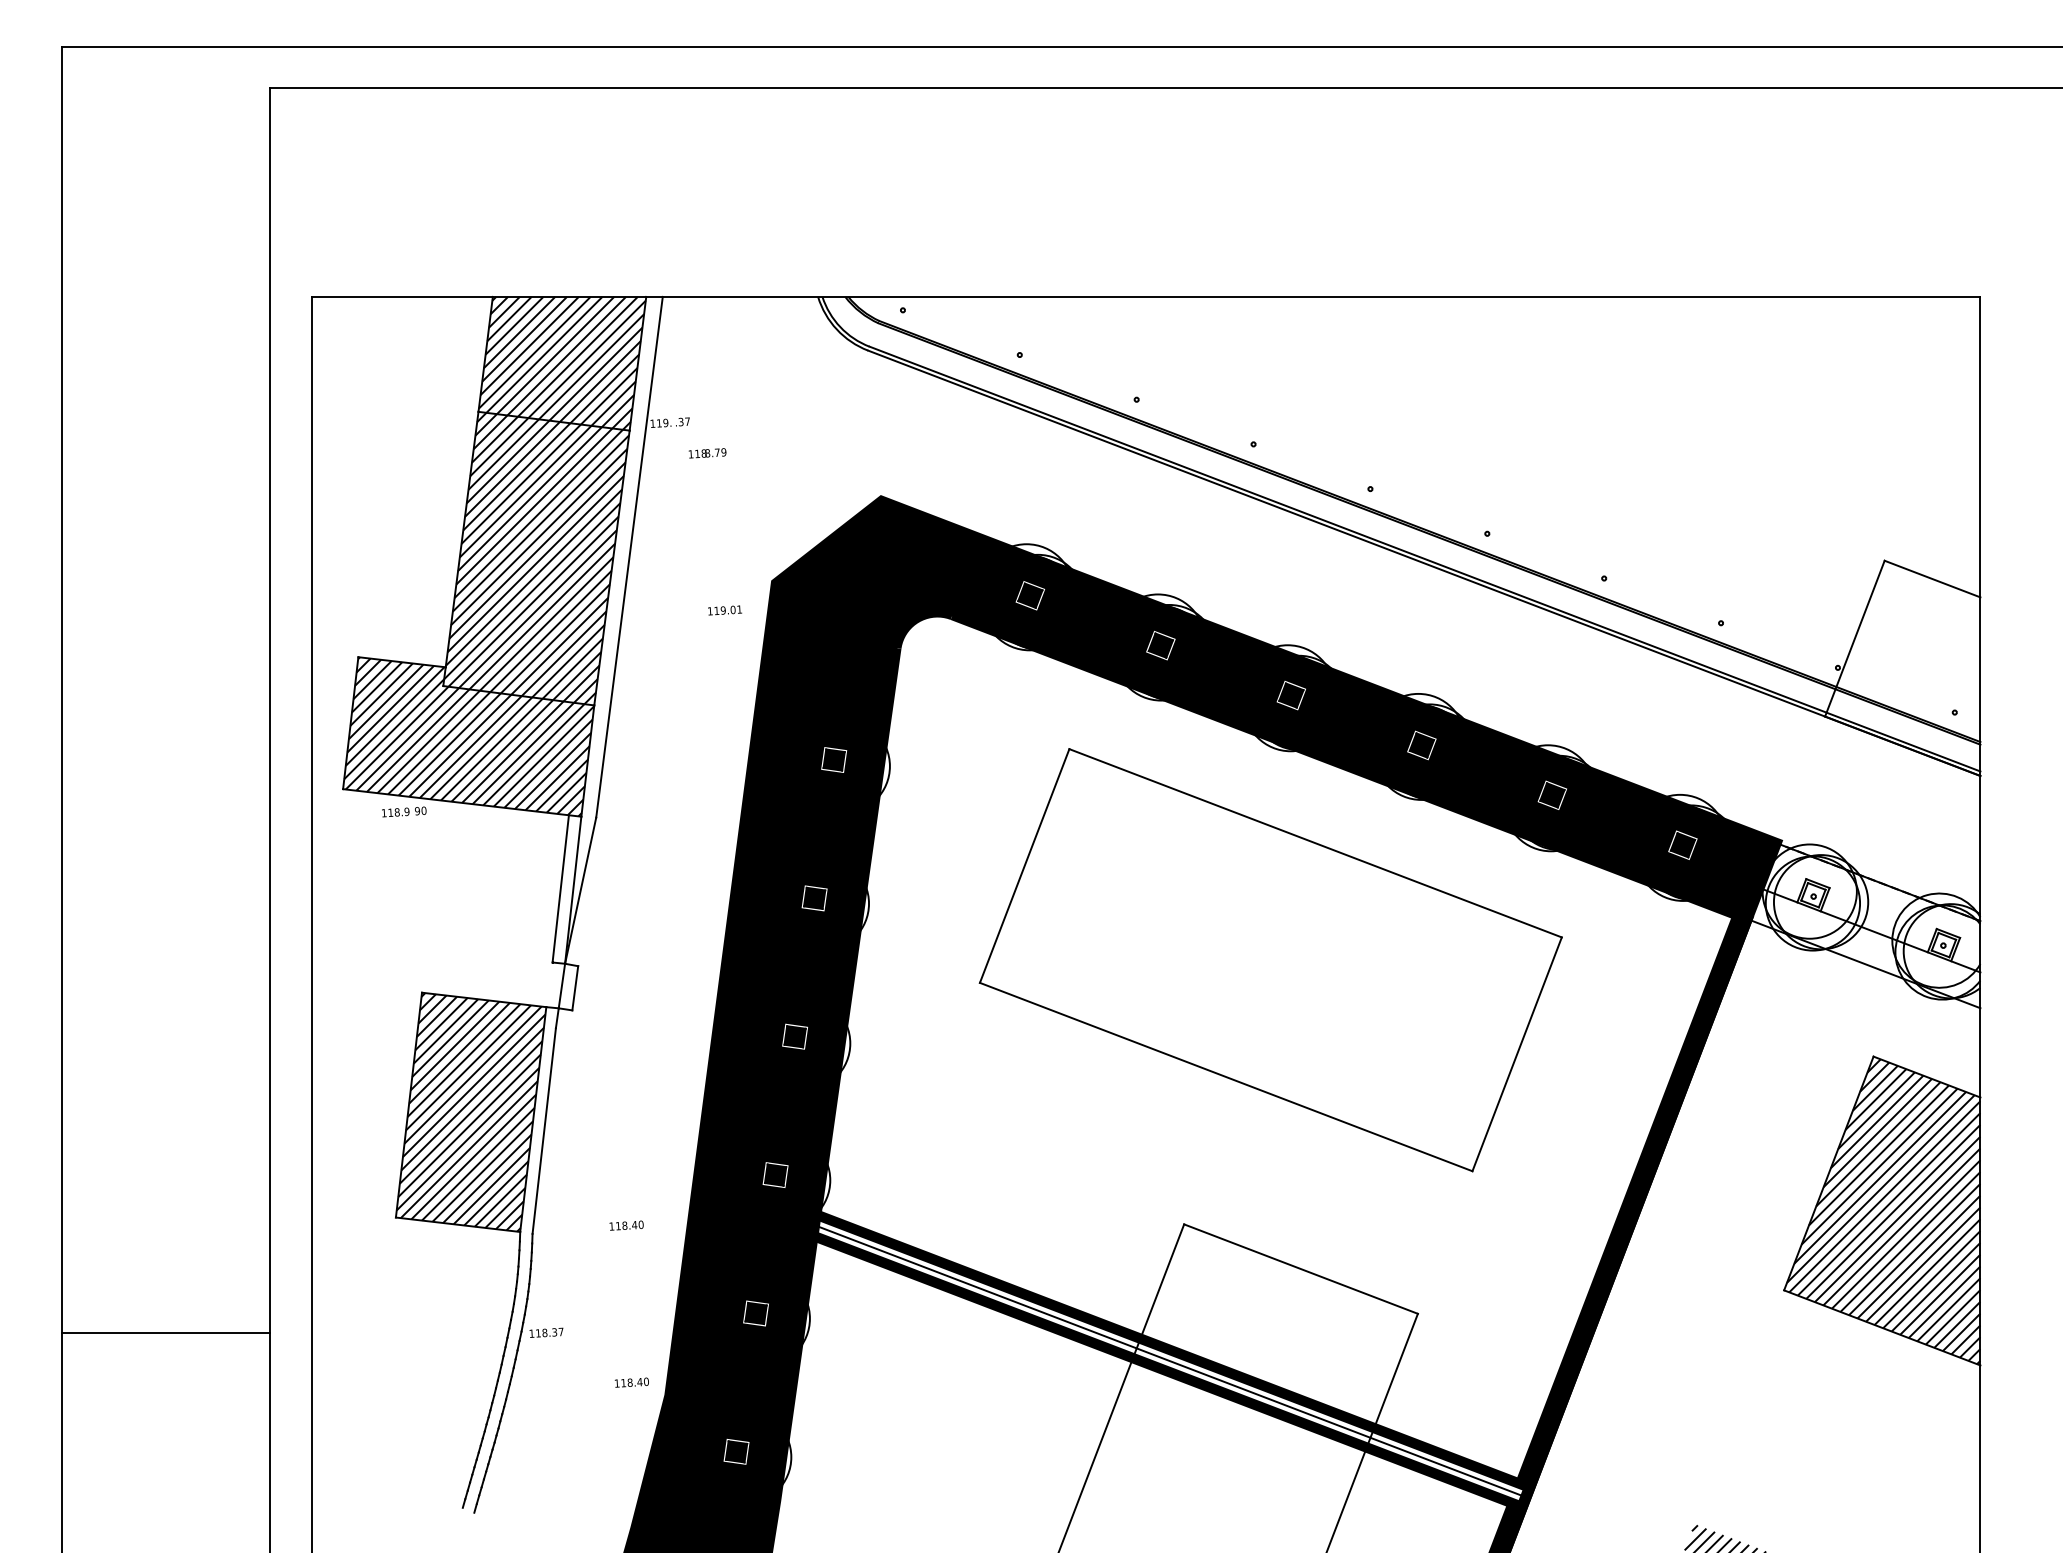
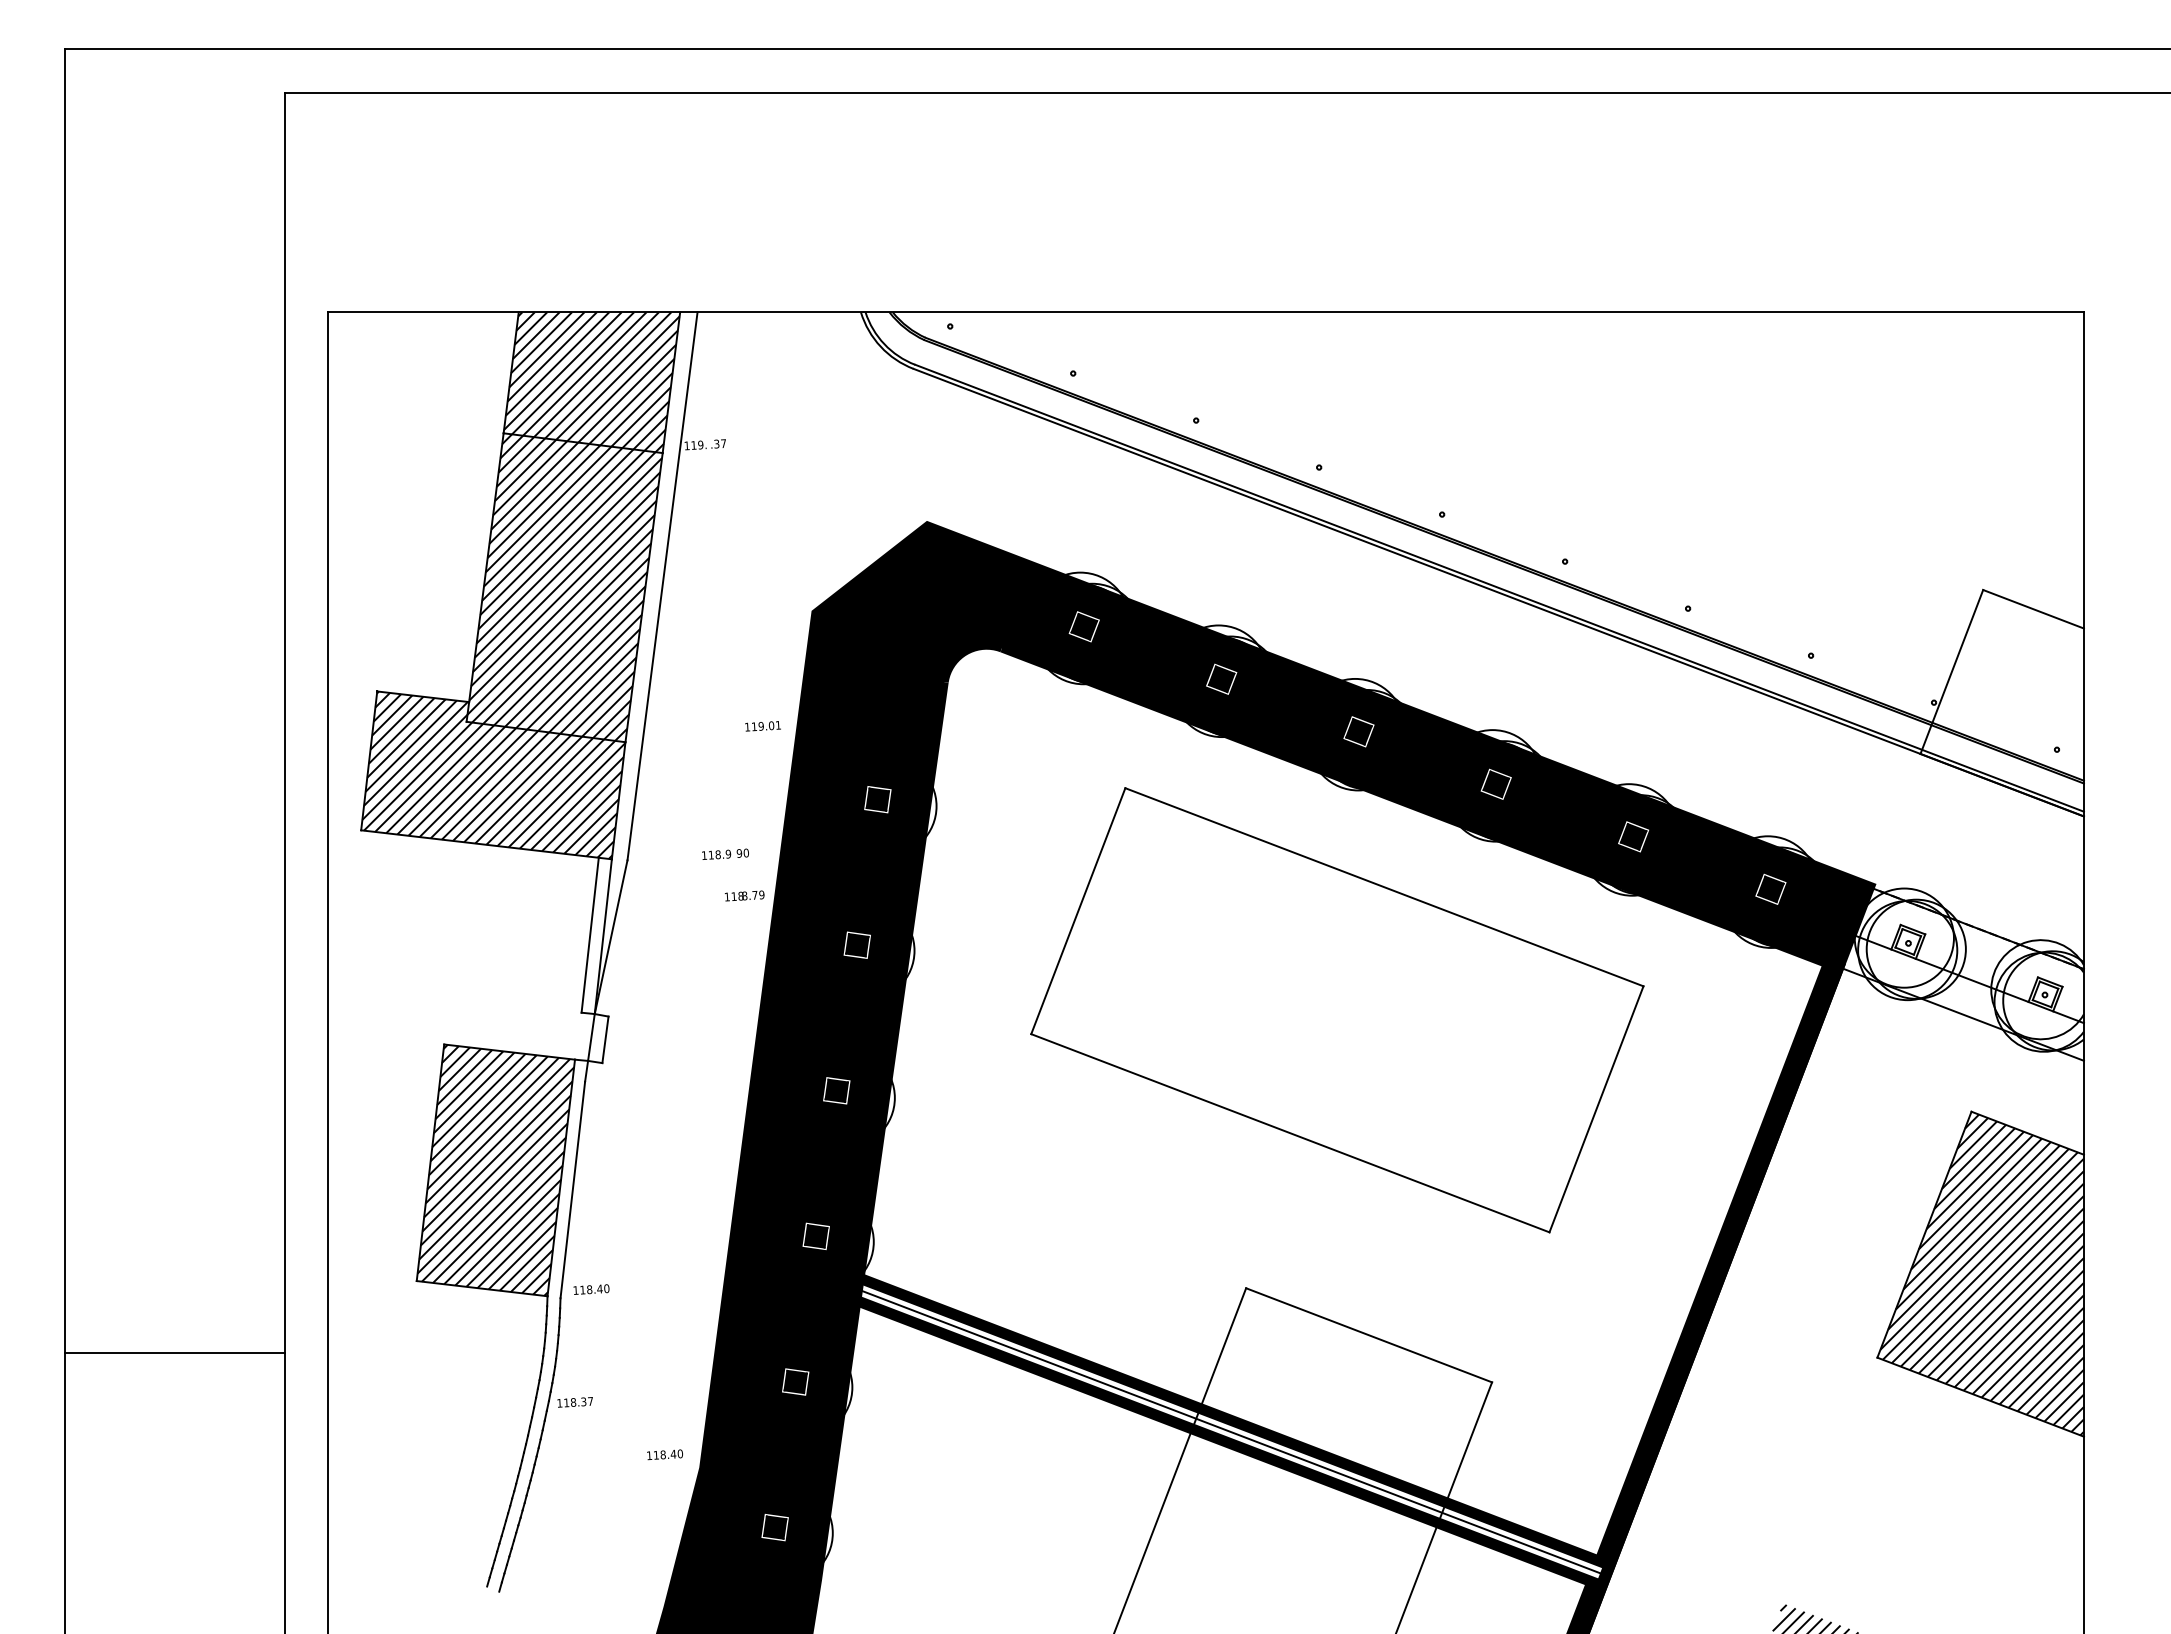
text: (707, 452) -> (744, 895), moved
text: (724, 610) -> (762, 726), moved
text: (404, 811) -> (725, 853), moved
text: (626, 1225) -> (591, 1289), moved
line: (165, 1332) -> (174, 1352), moved

